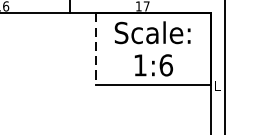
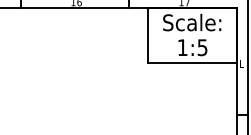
line: (95, 49) -> (148, 35), dashed -> solid
text: (166, 65) -> (202, 47), 1:6 -> 1:5

